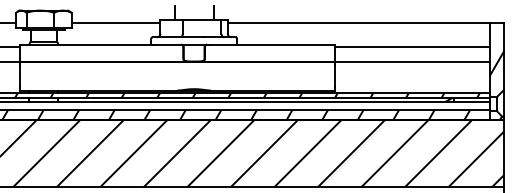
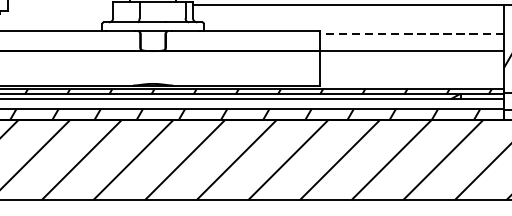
line: (115, 22) -> (59, 4), removed
line: (412, 46) -> (412, 33), solid -> dashed

